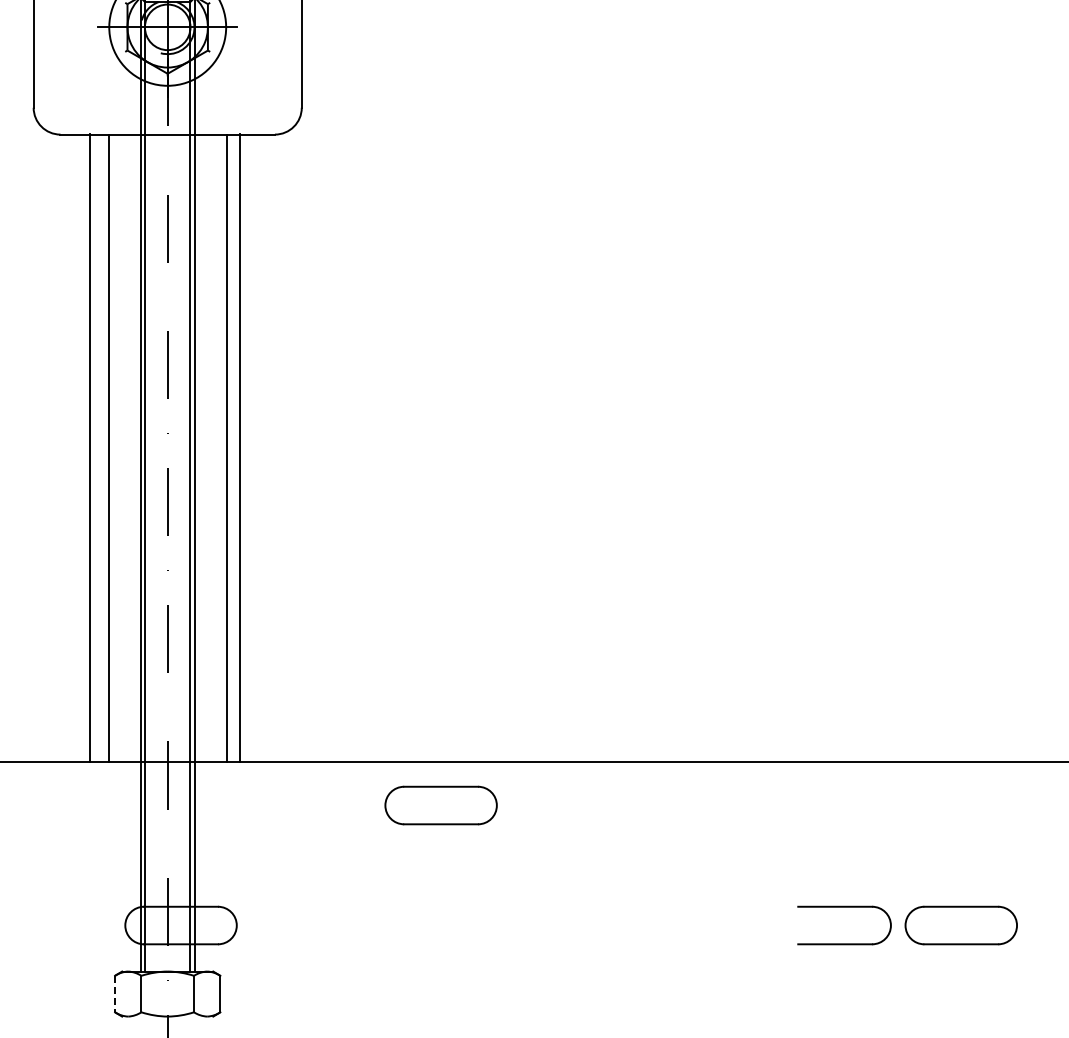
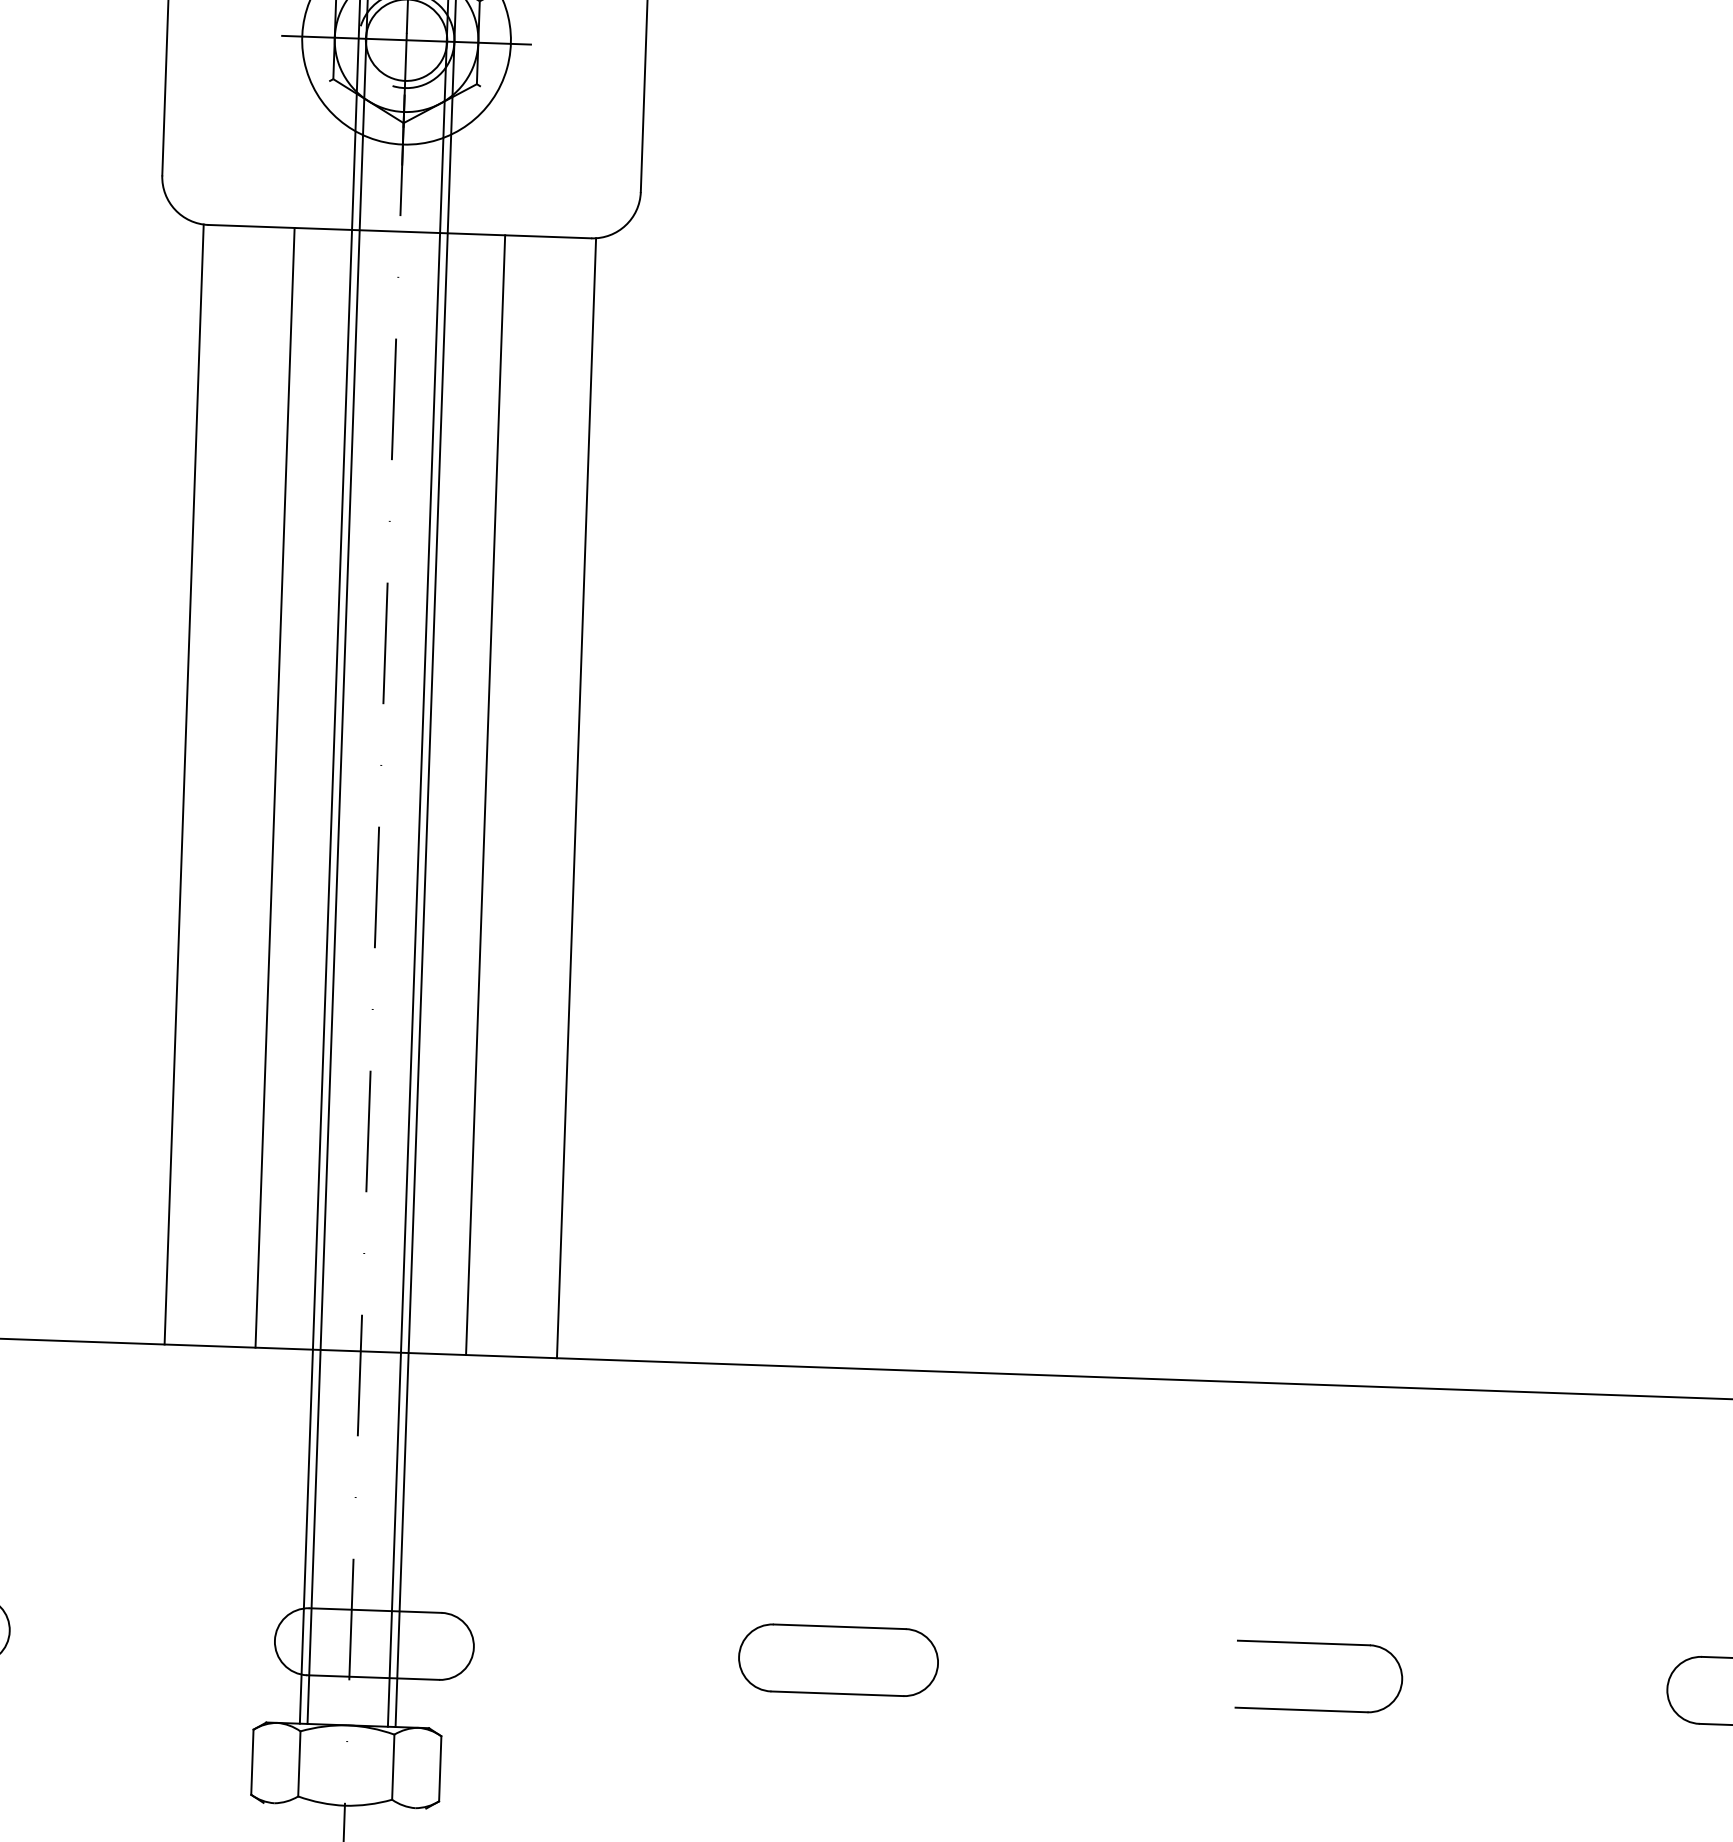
line: (89, 447) -> (183, 783), moved
line: (239, 447) -> (576, 796), moved
part: (440, 805) -> (837, 1660), moved
part: (844, 907) -> (1320, 1644), moved
line: (115, 994) -> (253, 1763), dashed -> solid

